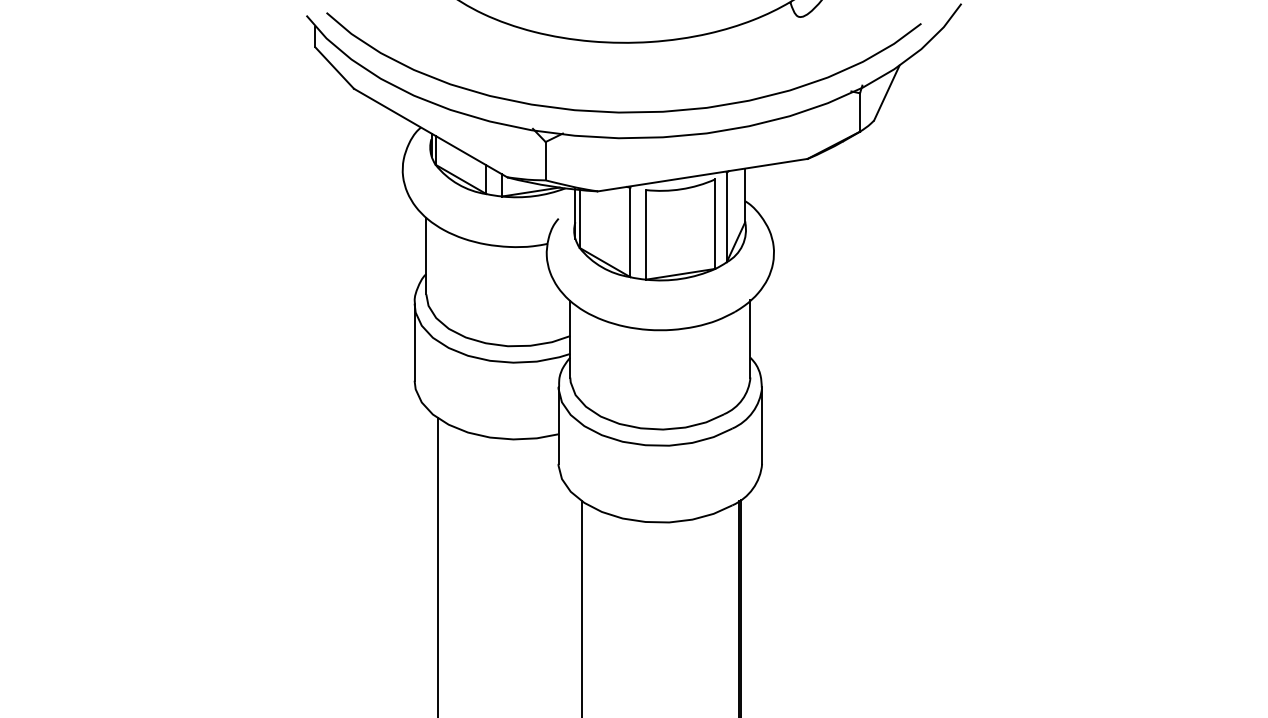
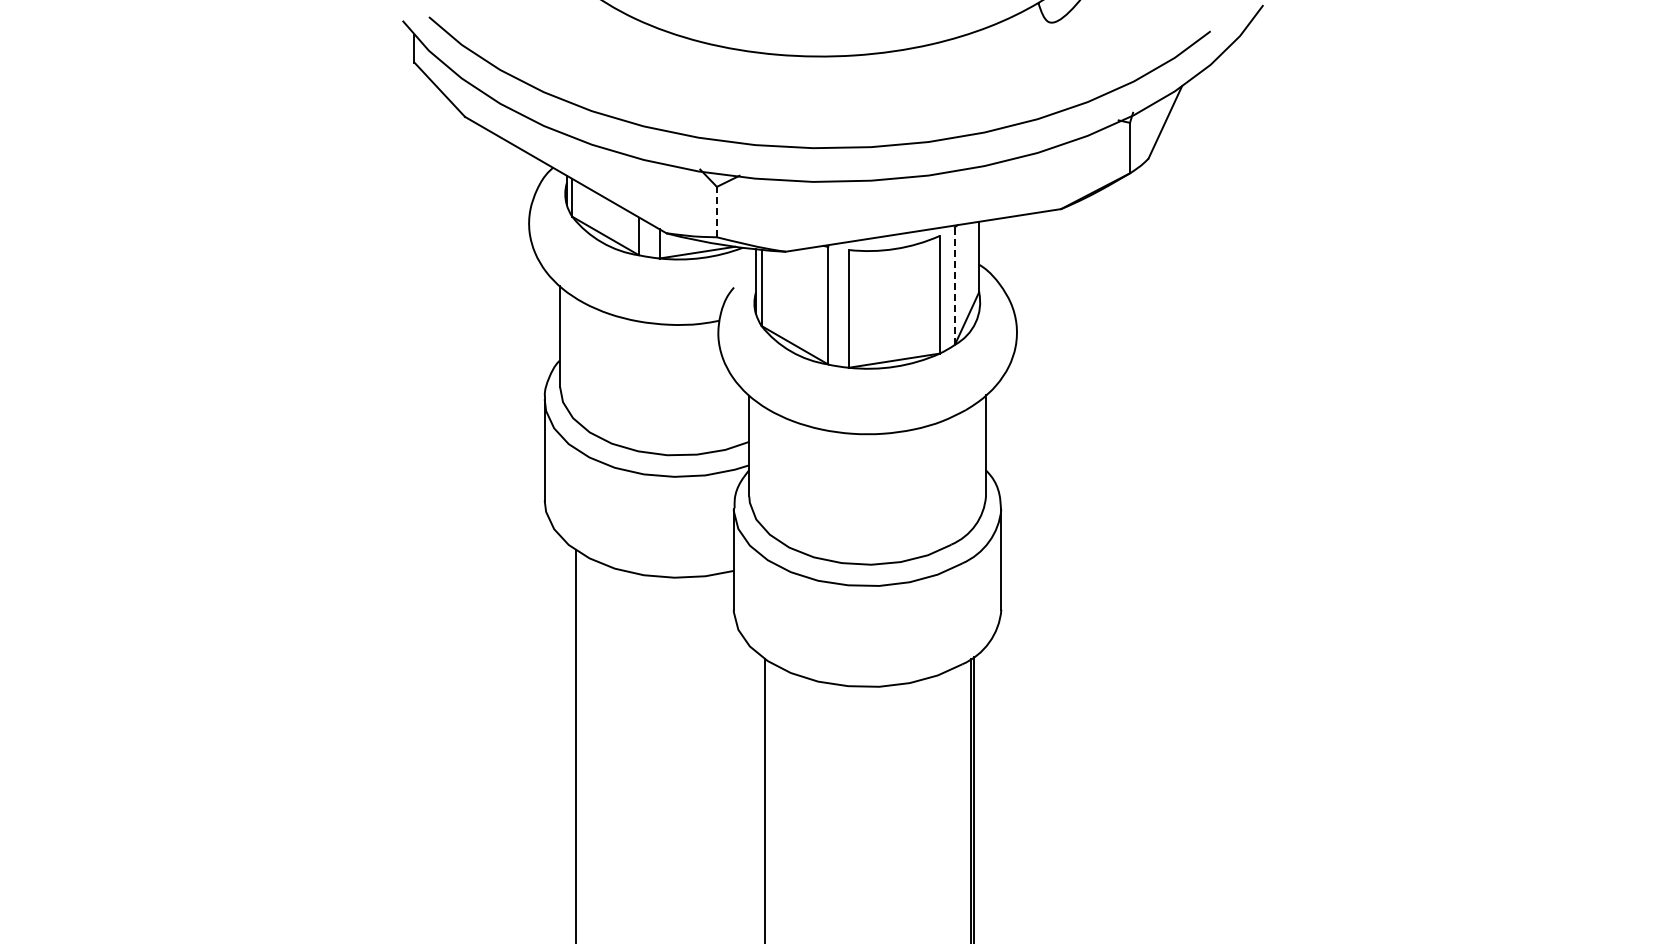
line: (545, 160) -> (716, 211), solid -> dashed
line: (726, 217) -> (954, 286), solid -> dashed

